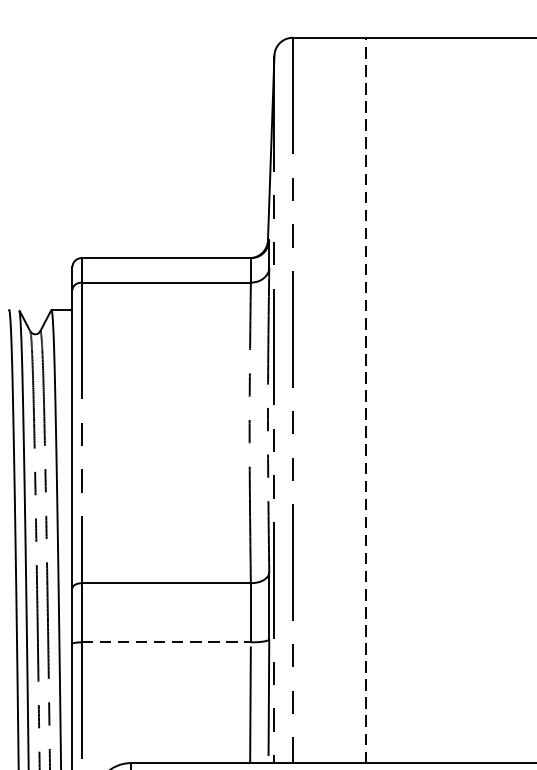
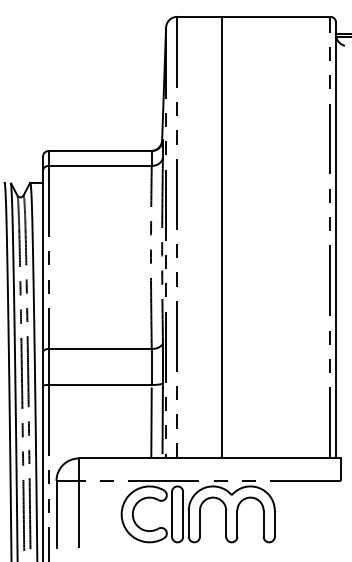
line: (365, 400) -> (221, 237), dashed -> solid
line: (166, 641) -> (100, 384), dashed -> solid

